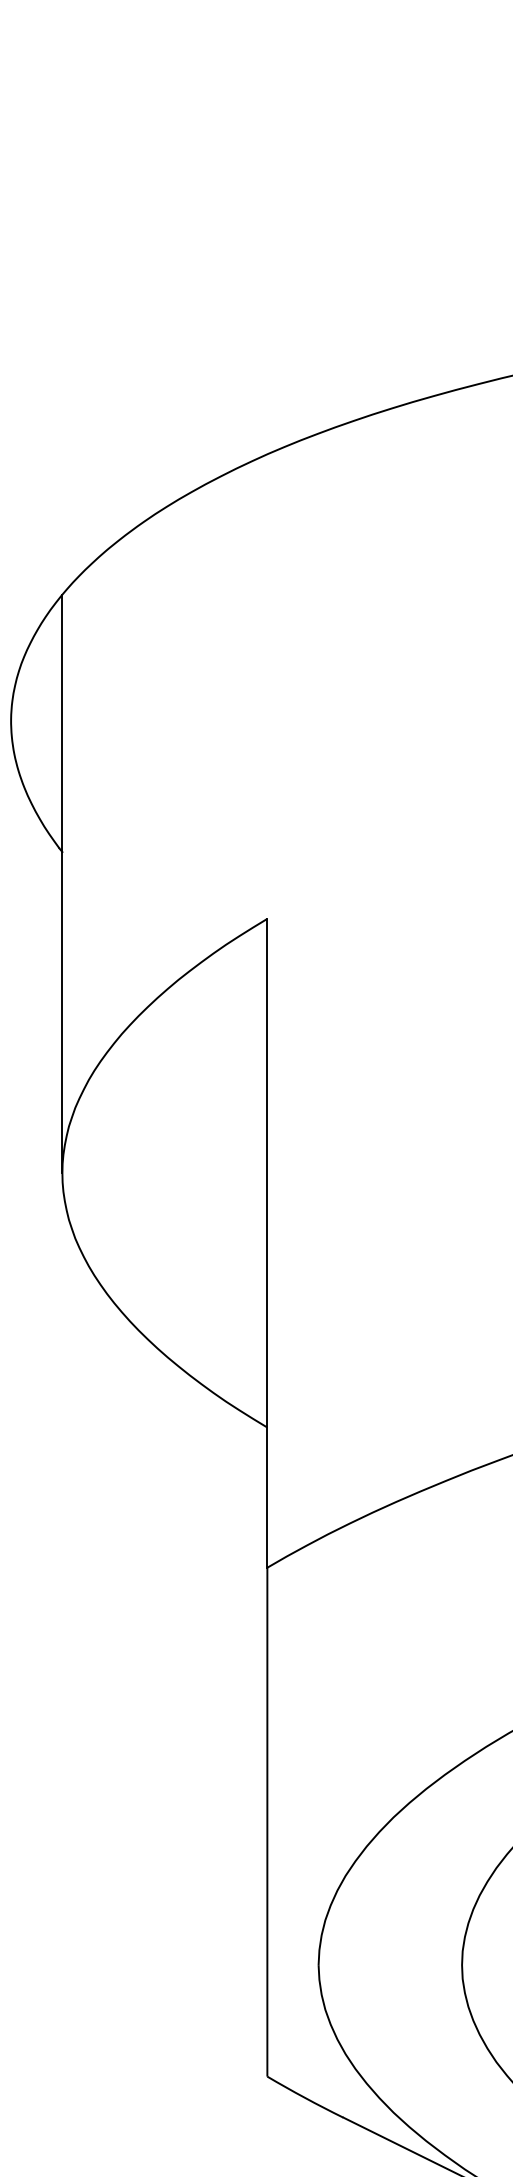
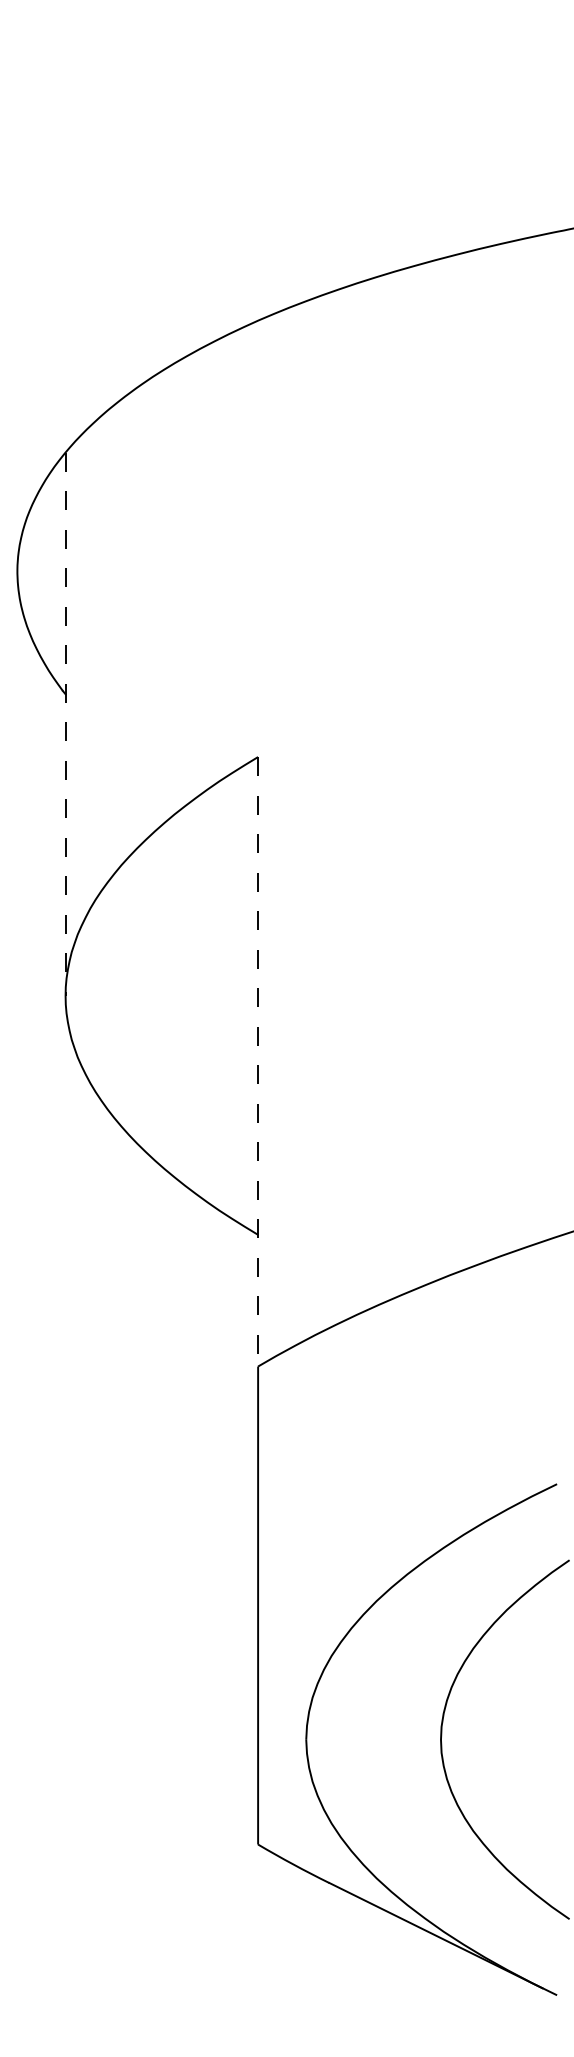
line: (62, 884) -> (65, 724), solid -> dashed
line: (267, 1242) -> (258, 1061), solid -> dashed

